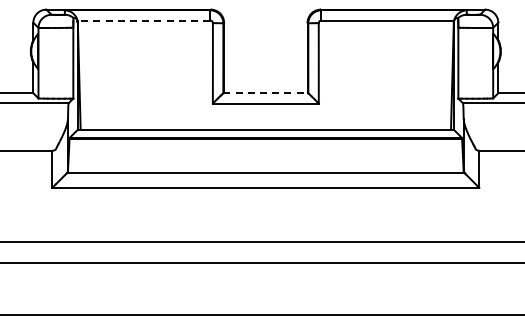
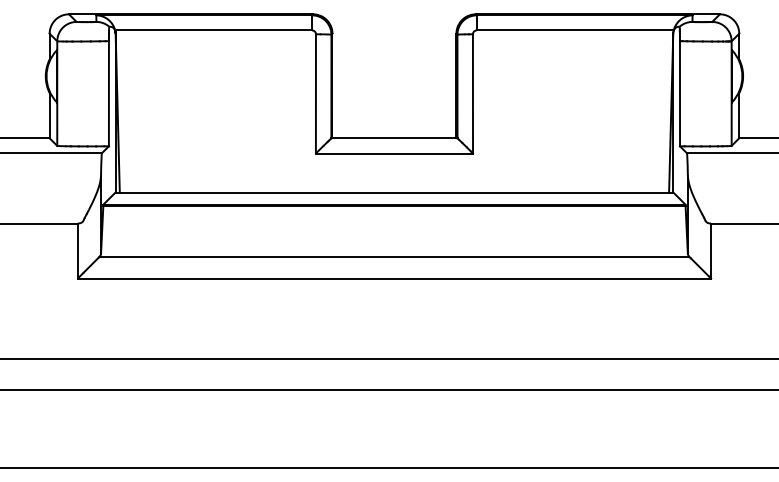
line: (143, 20) -> (212, 30), dashed -> solid
line: (265, 93) -> (393, 138), dashed -> solid

